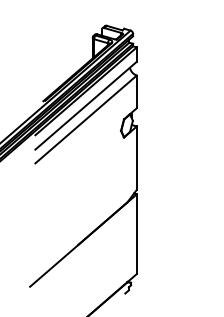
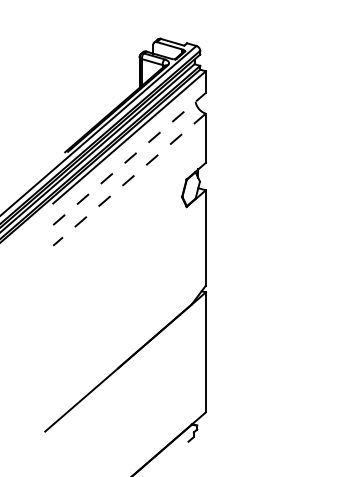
line: (86, 105) -> (130, 158), solid -> dashed
line: (85, 119) -> (128, 179), solid -> dashed

